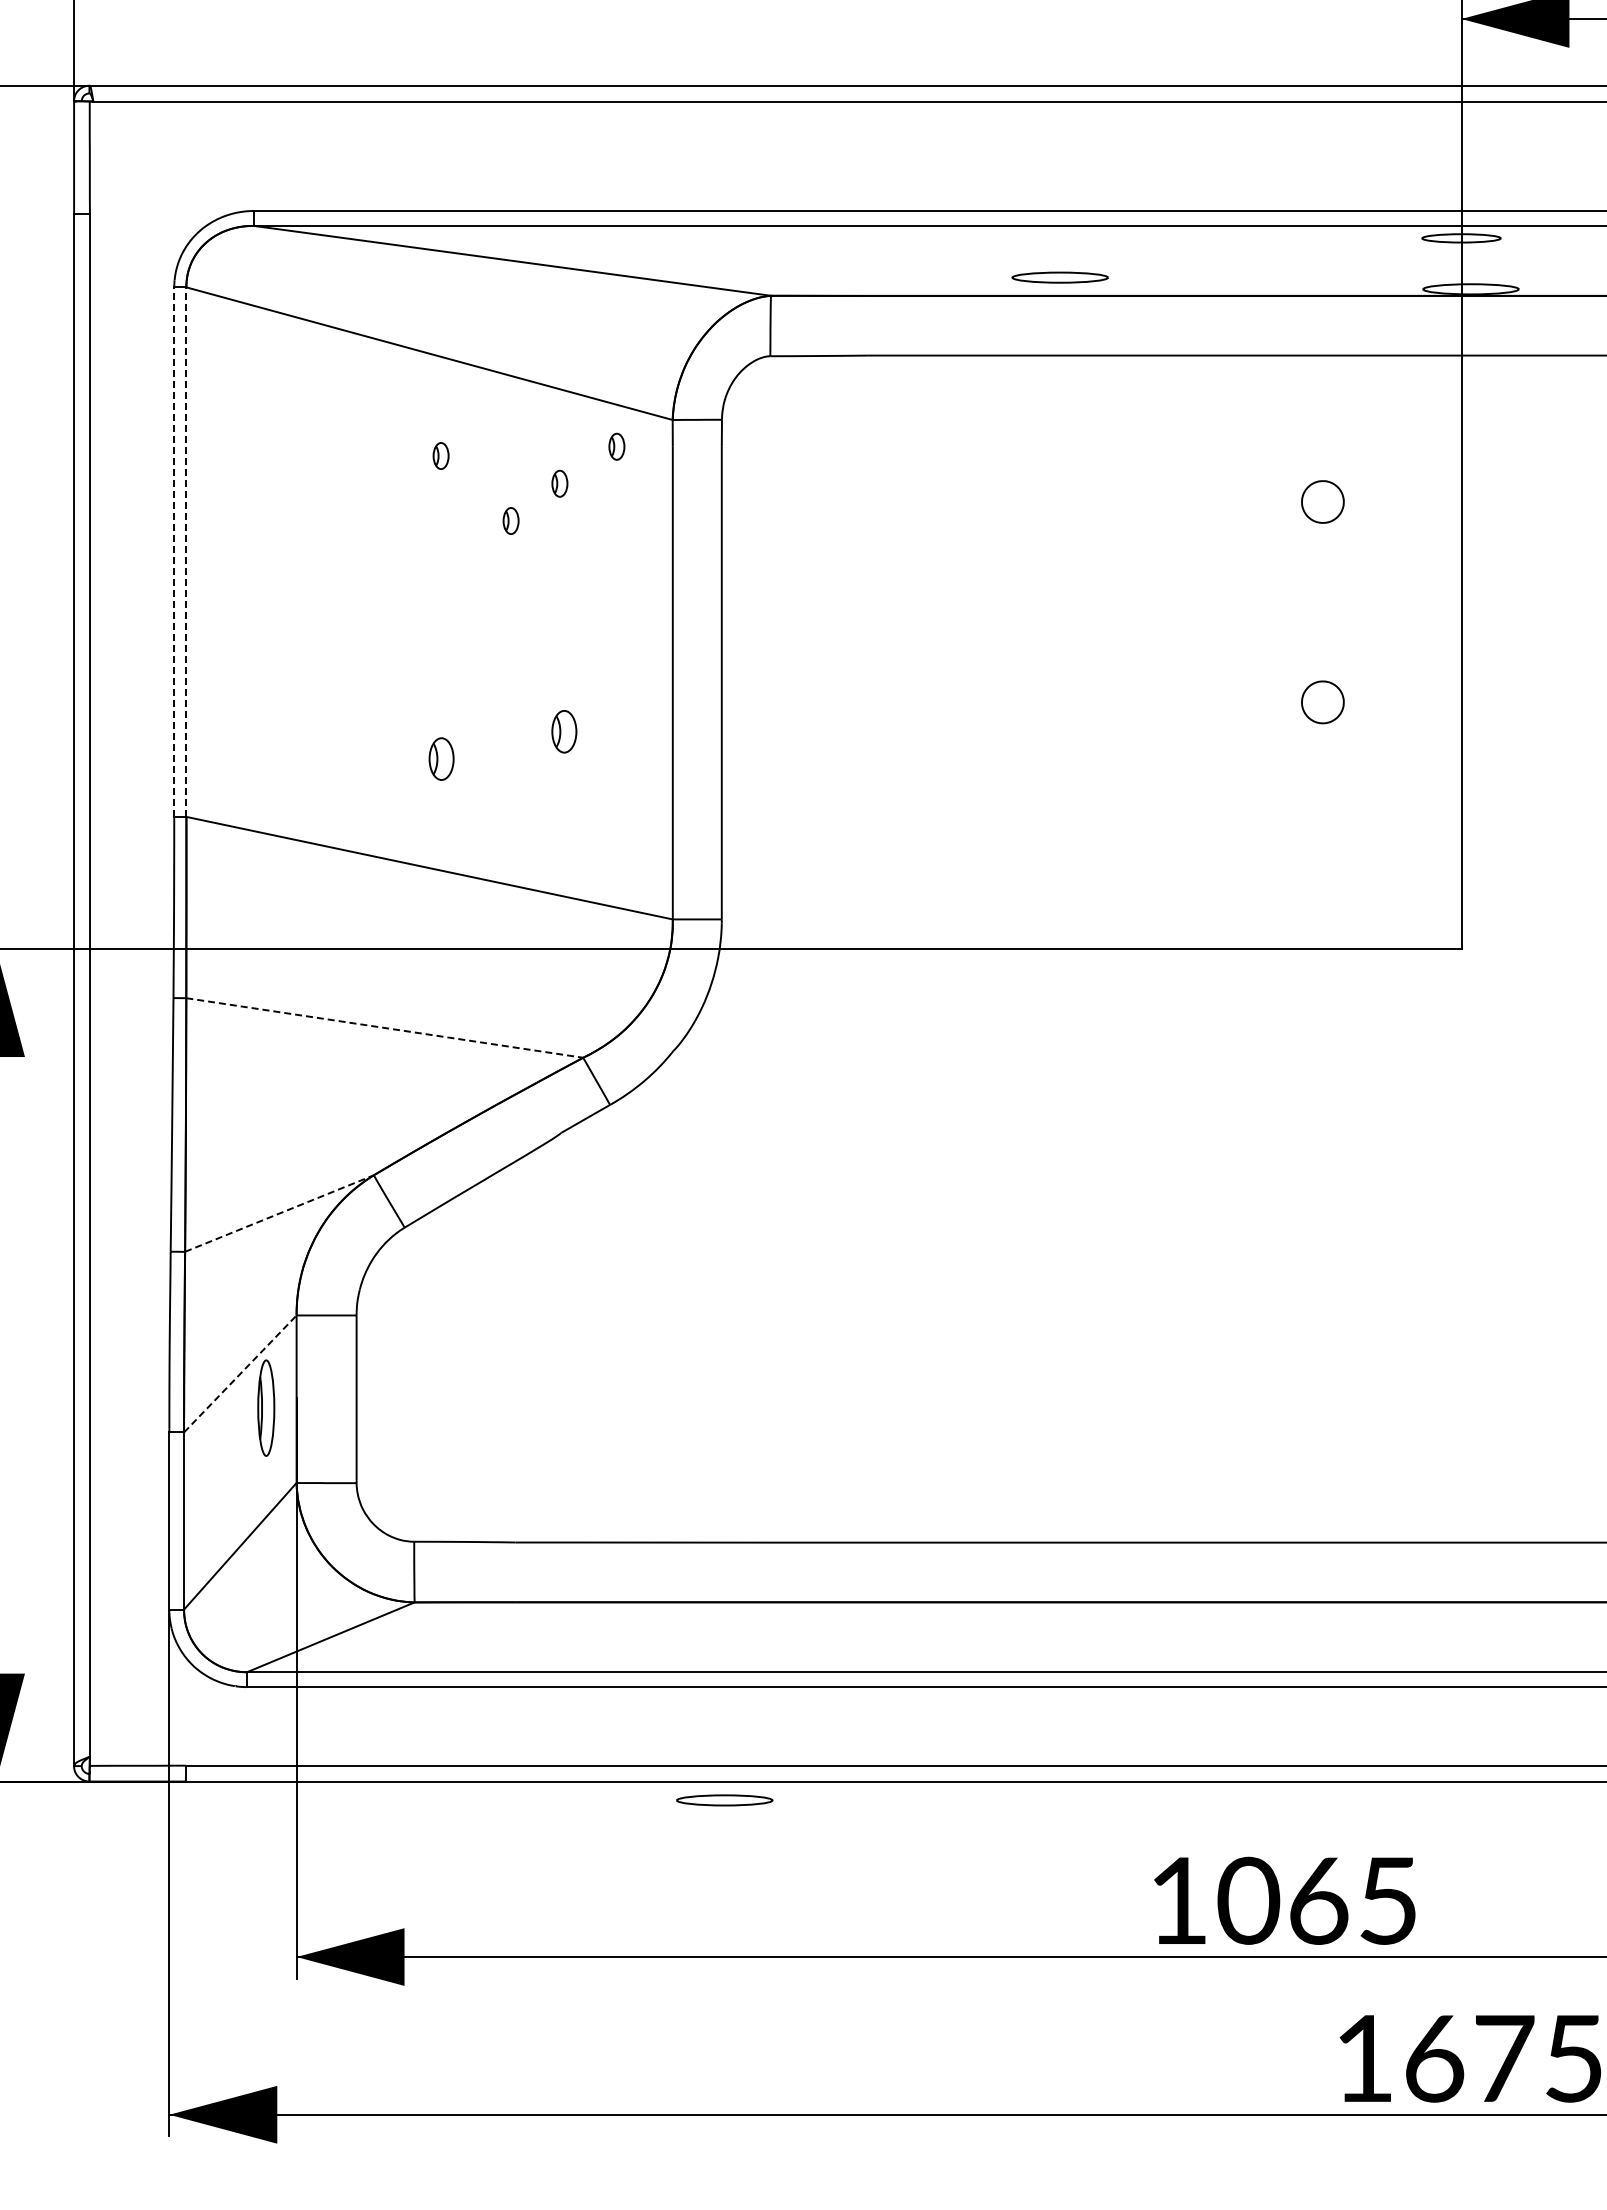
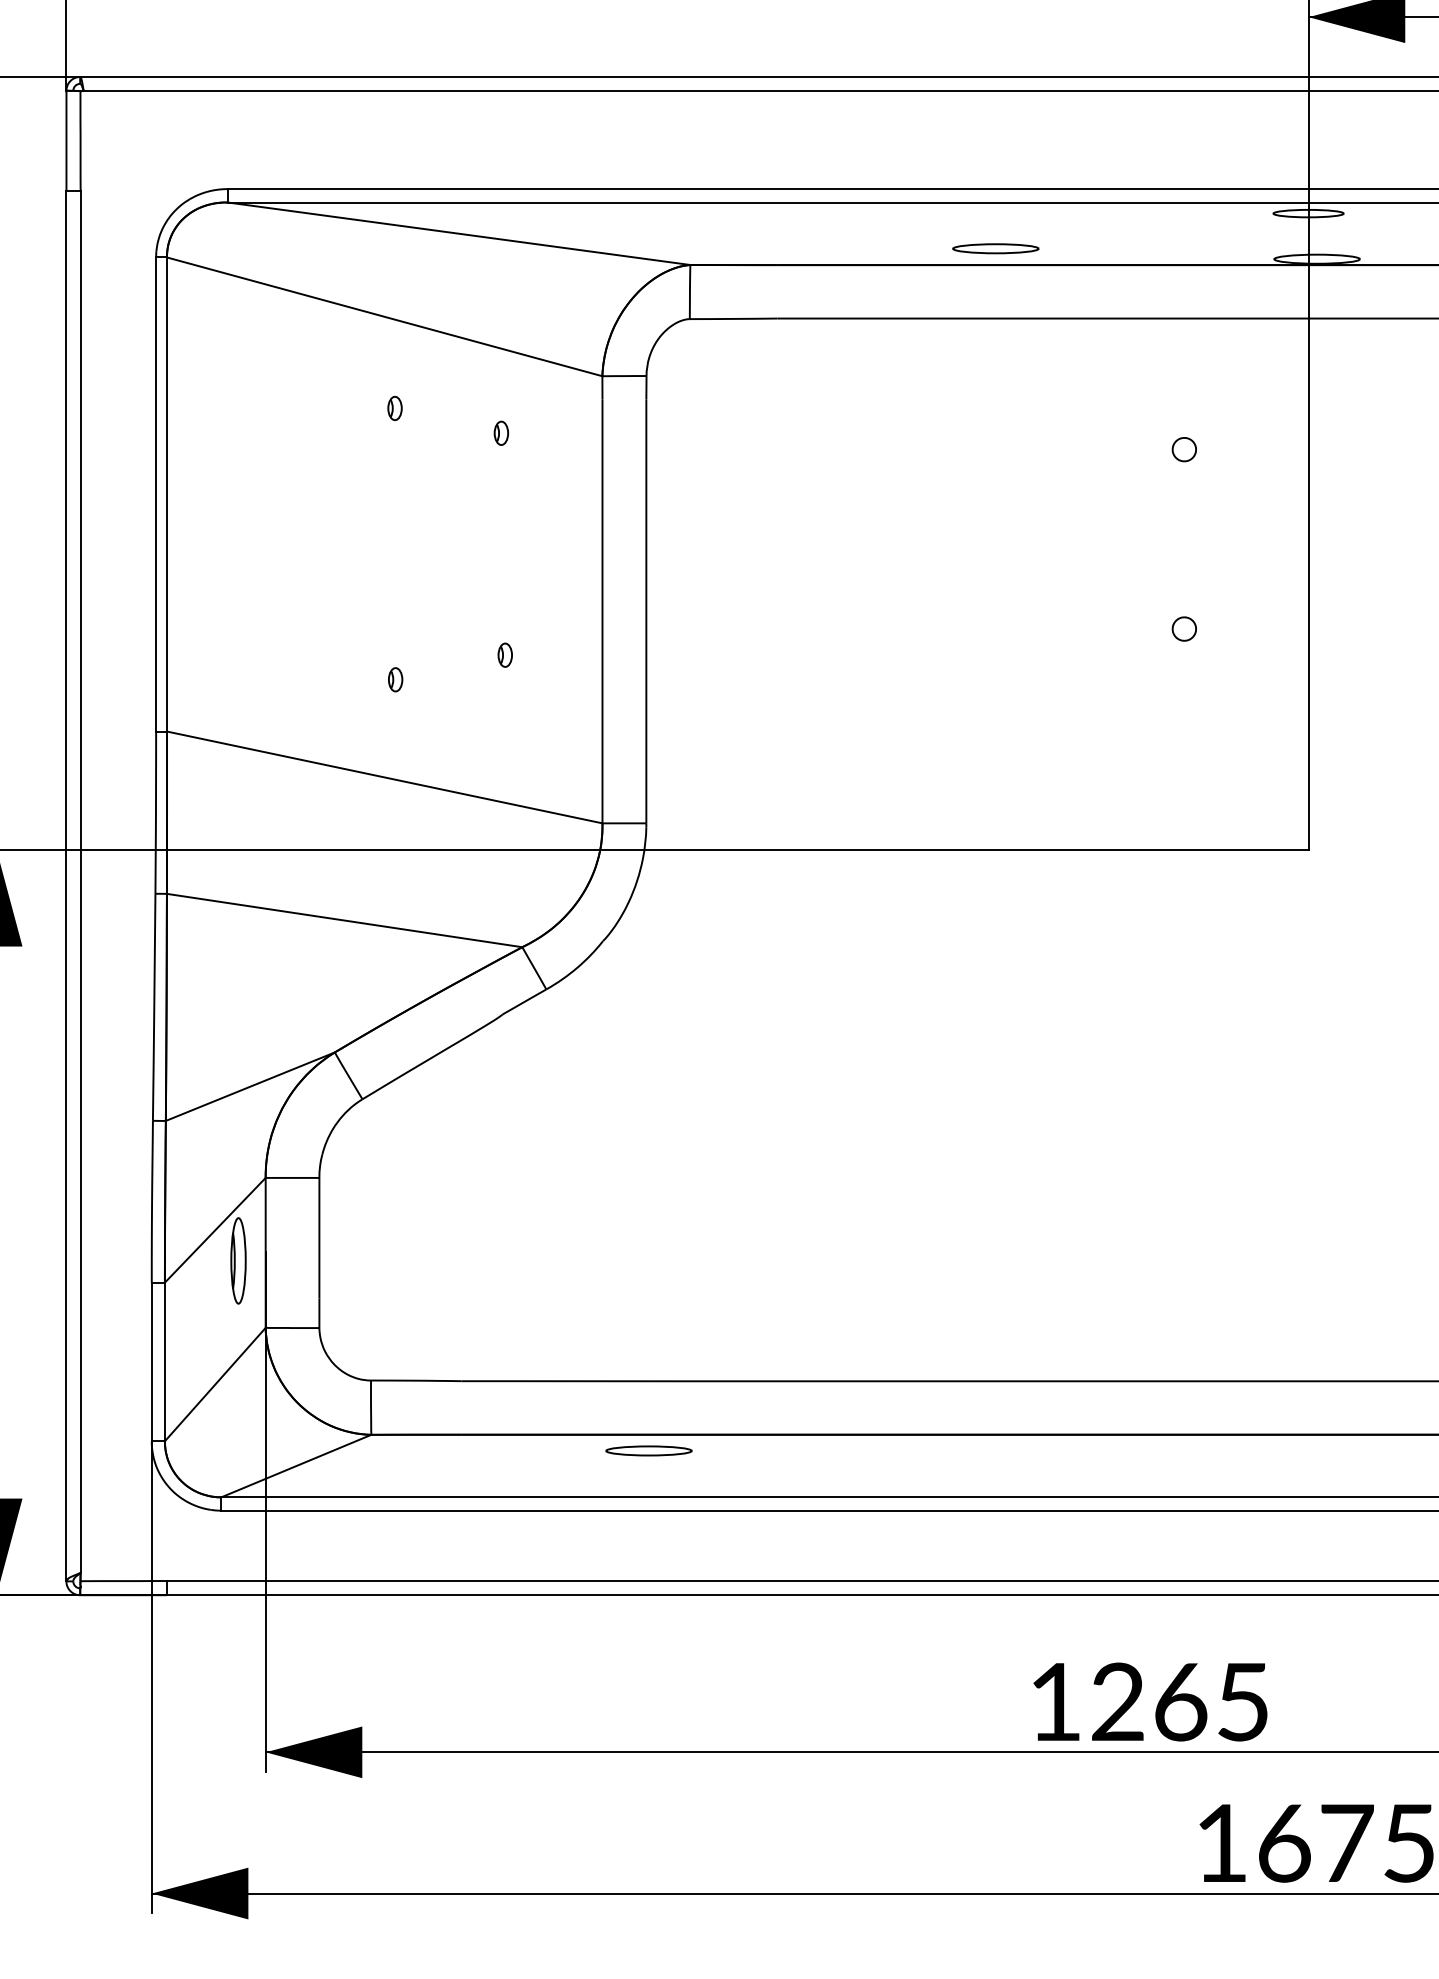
part: (1059, 277) -> (995, 248), moved
part: (616, 446) -> (552, 399), removed
part: (1322, 501) -> (1184, 449), size x0.62
part: (510, 520) -> (457, 466), removed
line: (174, 552) -> (156, 494), dashed -> solid
line: (186, 552) -> (167, 494), dashed -> solid
part: (1322, 702) -> (1184, 629), size x0.62
part: (563, 731) -> (504, 655), size x0.62
part: (441, 758) -> (395, 679), size x0.62
line: (384, 1027) -> (344, 920), dashed -> solid
line: (279, 1213) -> (250, 1086), dashed -> solid
line: (240, 1373) -> (215, 1229), dashed -> solid
part: (724, 1800) -> (648, 1451), moved
text: (1248, 1900) -> (1117, 1701), 1065 -> 1265

